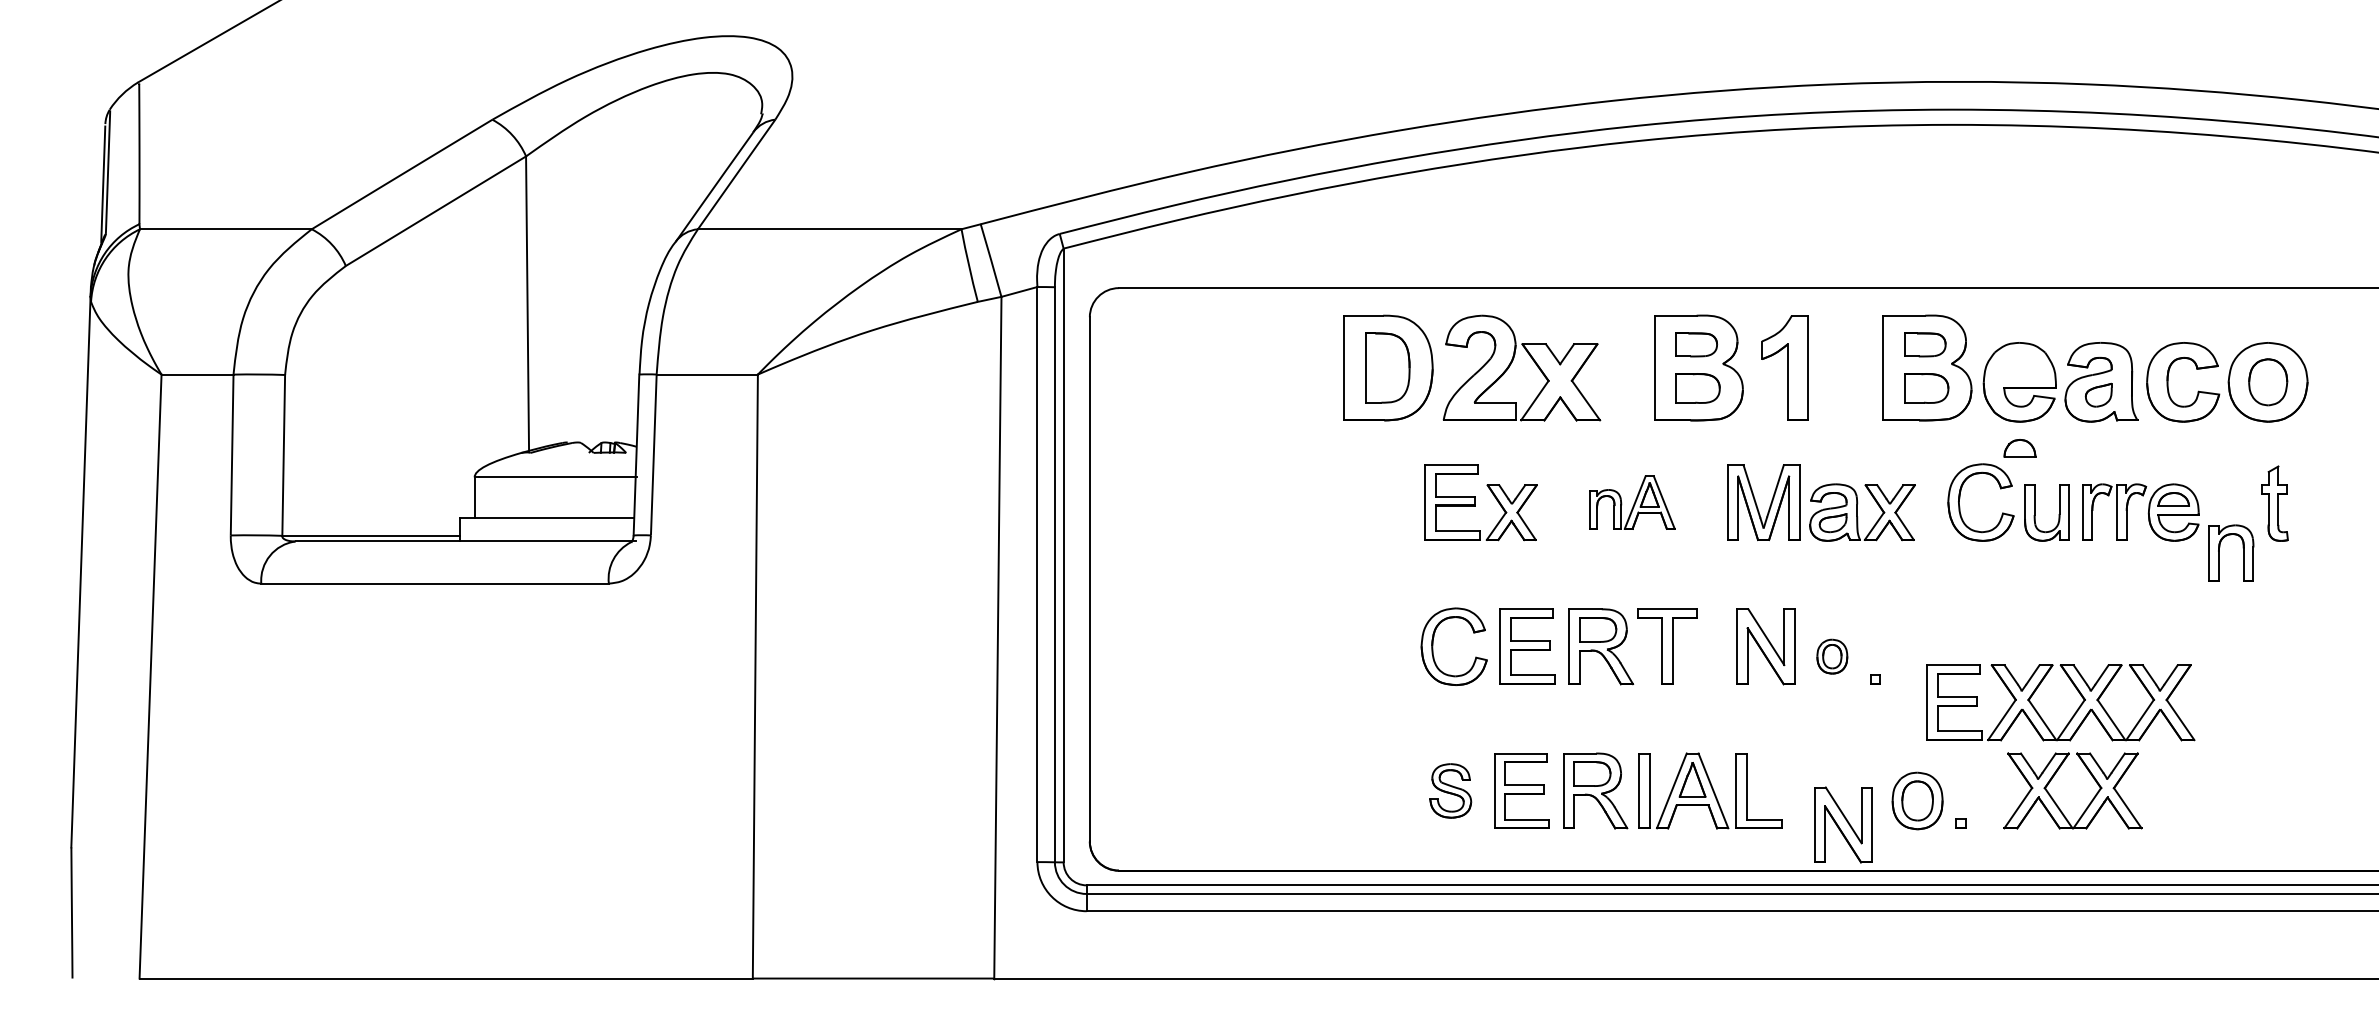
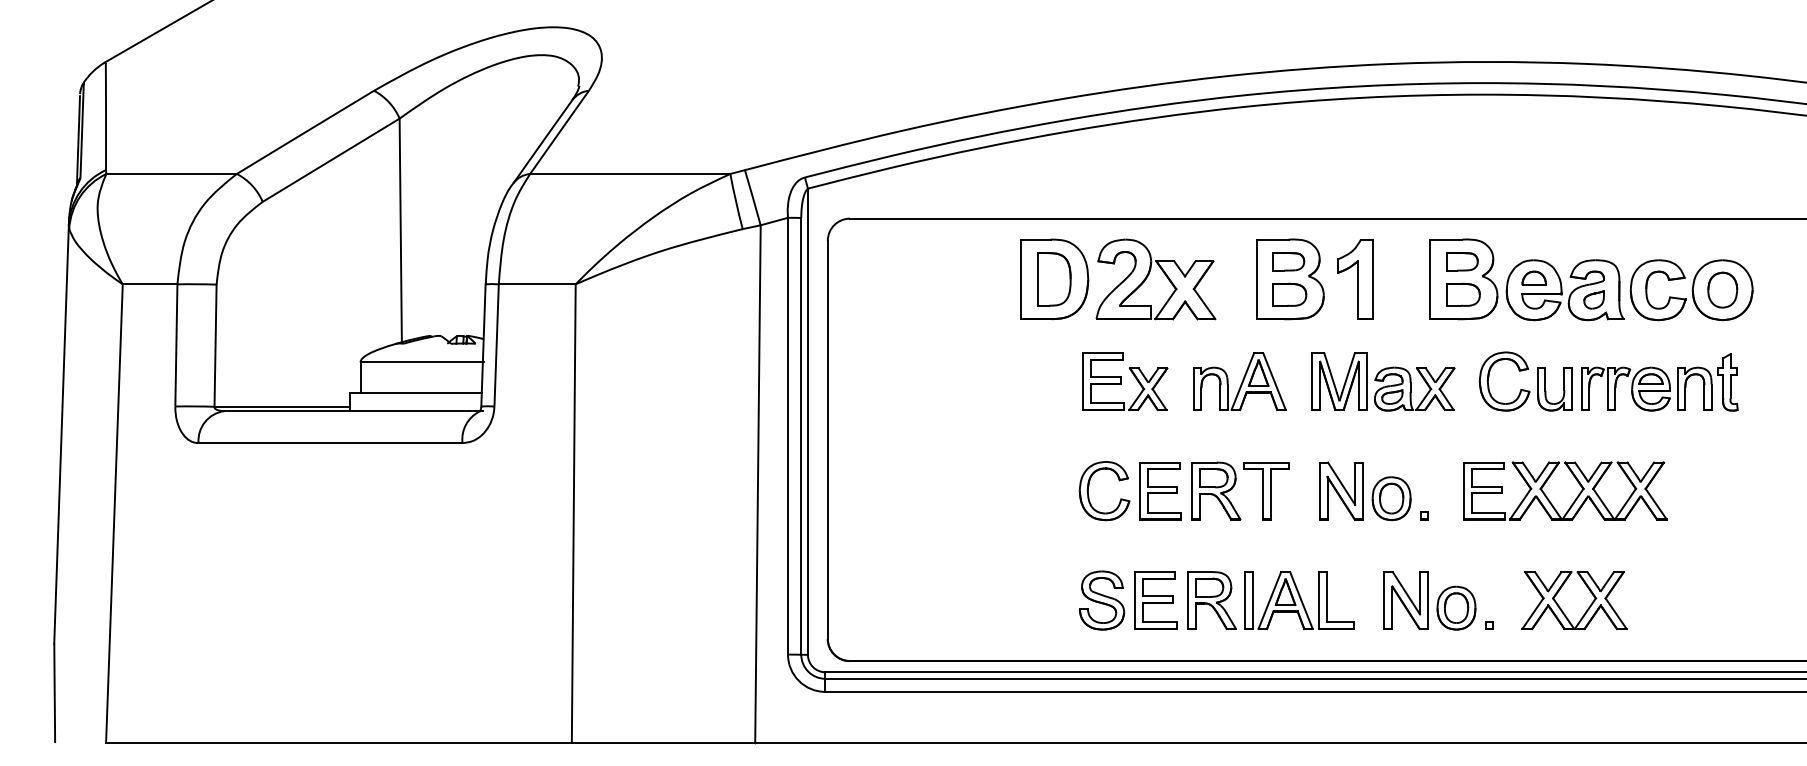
part: (2019, 448) -> (1533, 278), moved
part: (1632, 502) -> (1239, 381), size x1.43
part: (2219, 552) -> (1685, 388), moved
part: (1832, 656) -> (1391, 498), size x1.67
part: (2075, 711) -> (1576, 497), moved
part: (1450, 790) -> (1101, 600), size x1.43
part: (1843, 824) -> (1406, 600), moved

